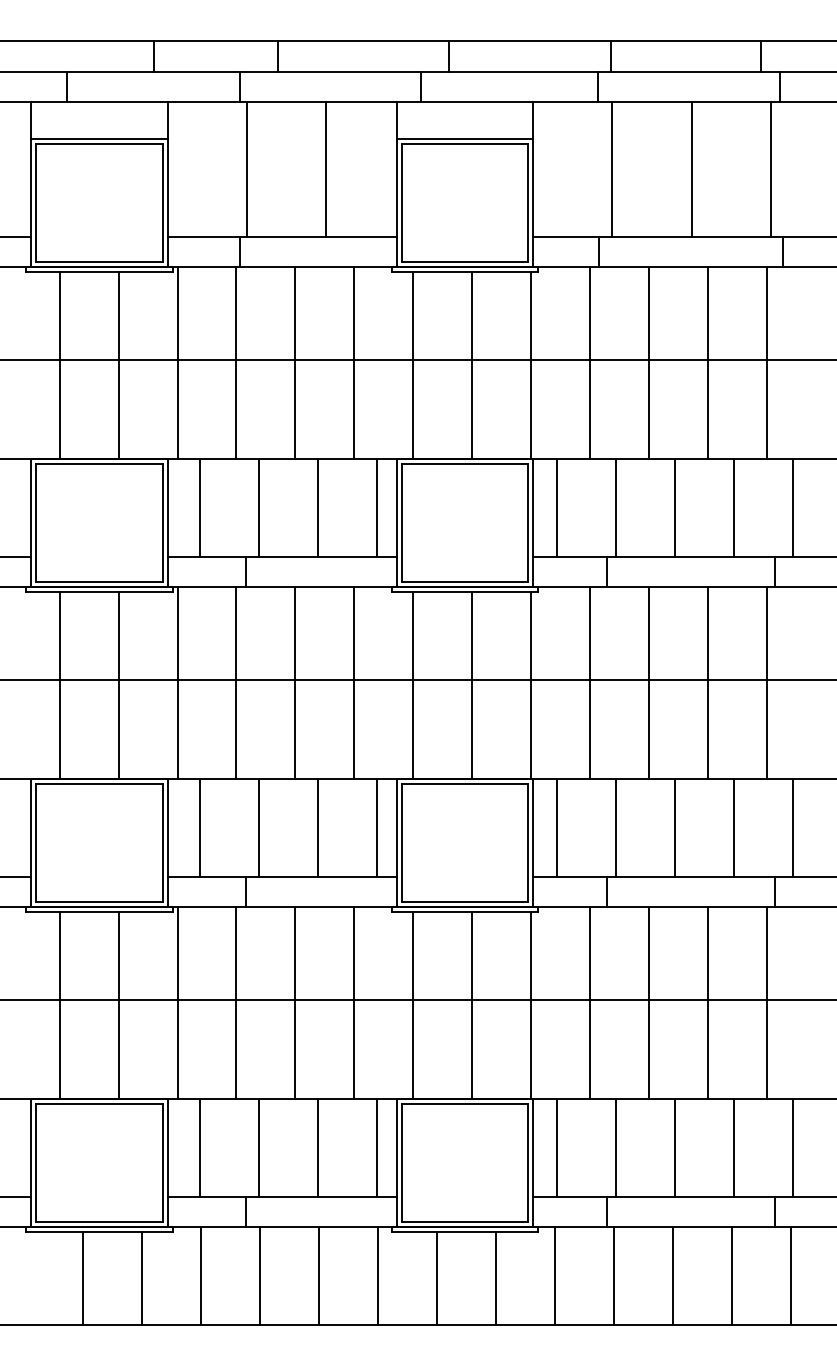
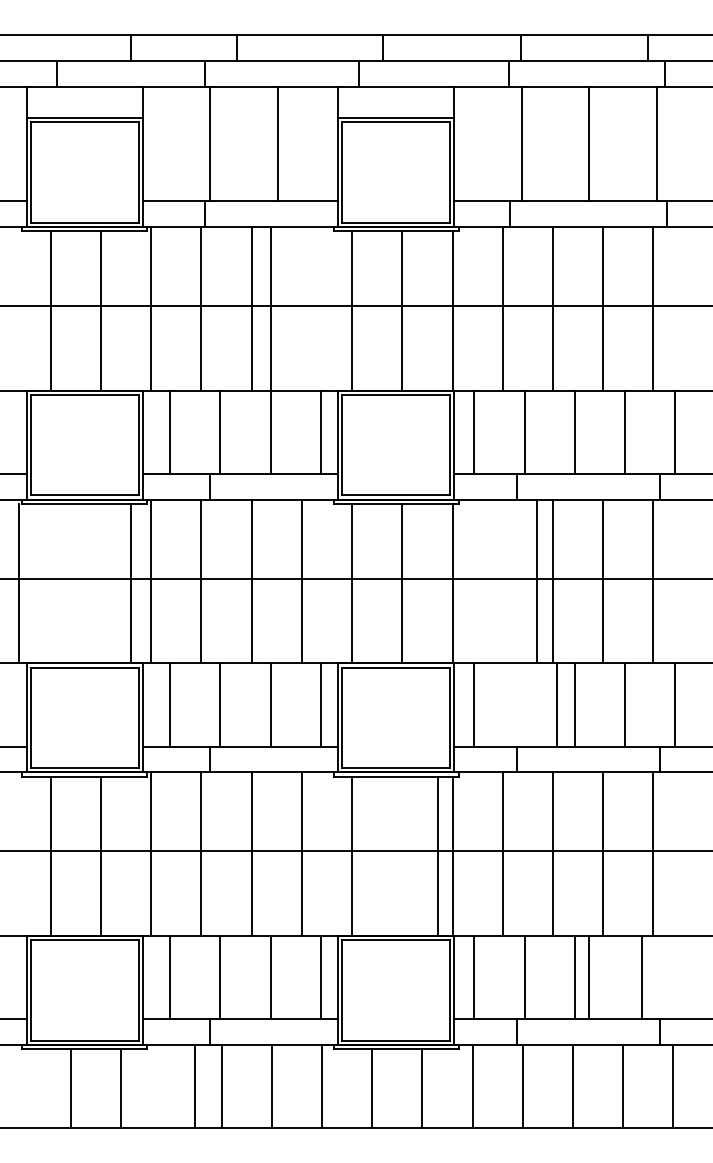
line: (353, 362) -> (270, 308), moved
line: (589, 683) -> (536, 581), moved
line: (59, 685) -> (18, 583), moved
line: (119, 685) -> (131, 583), moved
line: (615, 827) -> (556, 704), moved
line: (472, 1004) -> (438, 855), moved
line: (734, 1147) -> (589, 977), moved
line: (793, 1147) -> (642, 977), moved
line: (201, 1275) -> (195, 1086), moved

